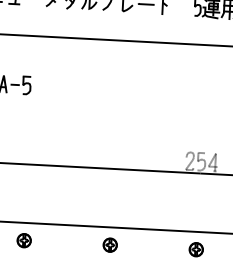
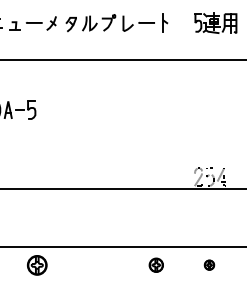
part: (23, 239) -> (36, 264), size x1.4
part: (109, 244) -> (155, 264), moved
part: (196, 248) -> (209, 264), size x0.7

